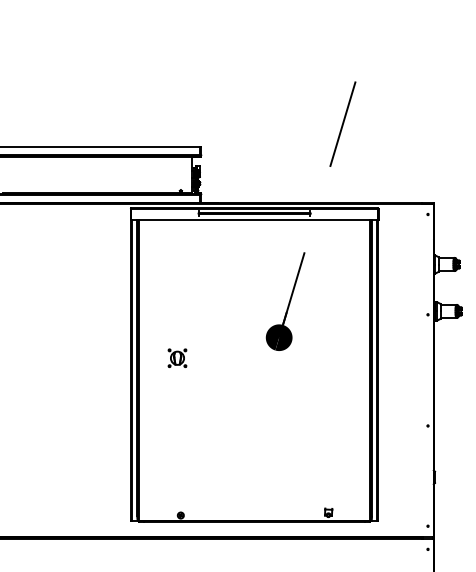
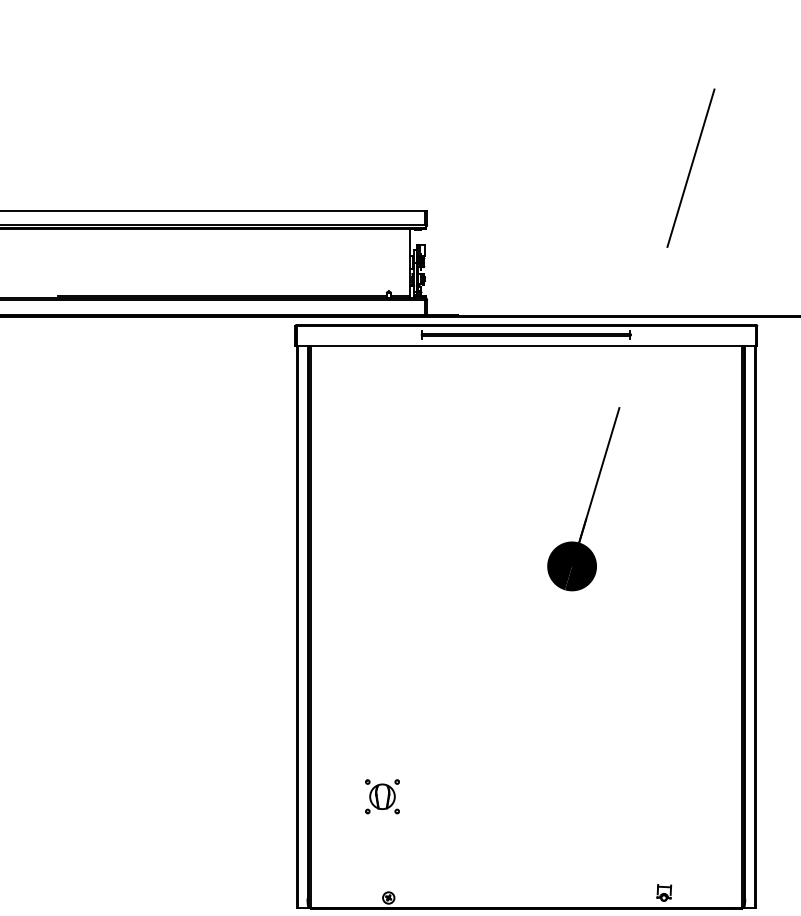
part: (177, 357) -> (382, 795), moved

